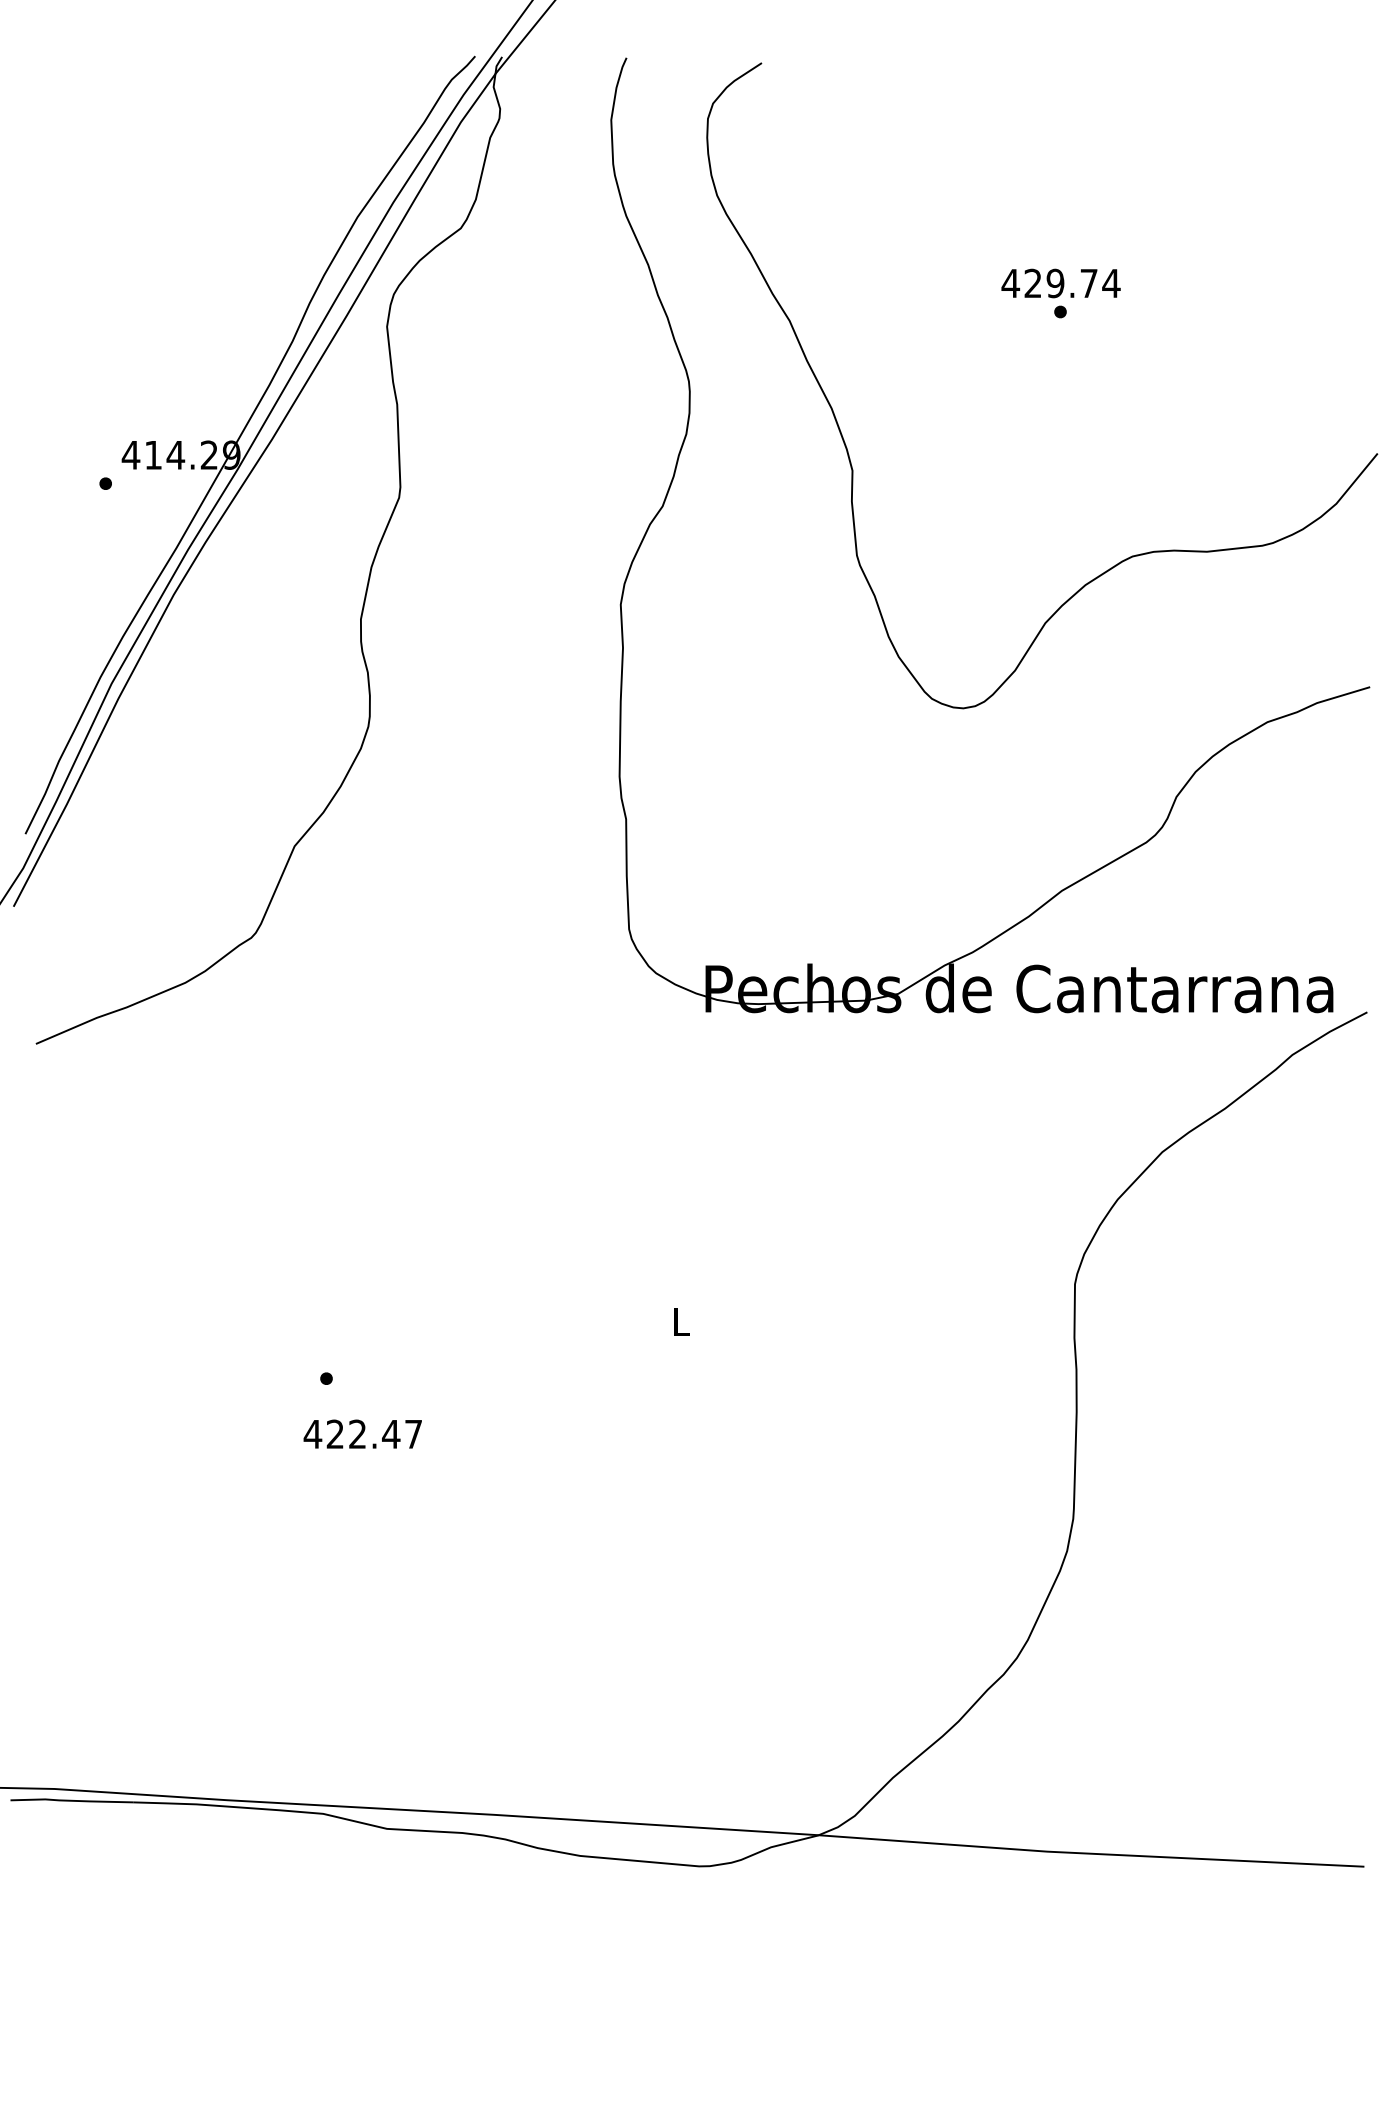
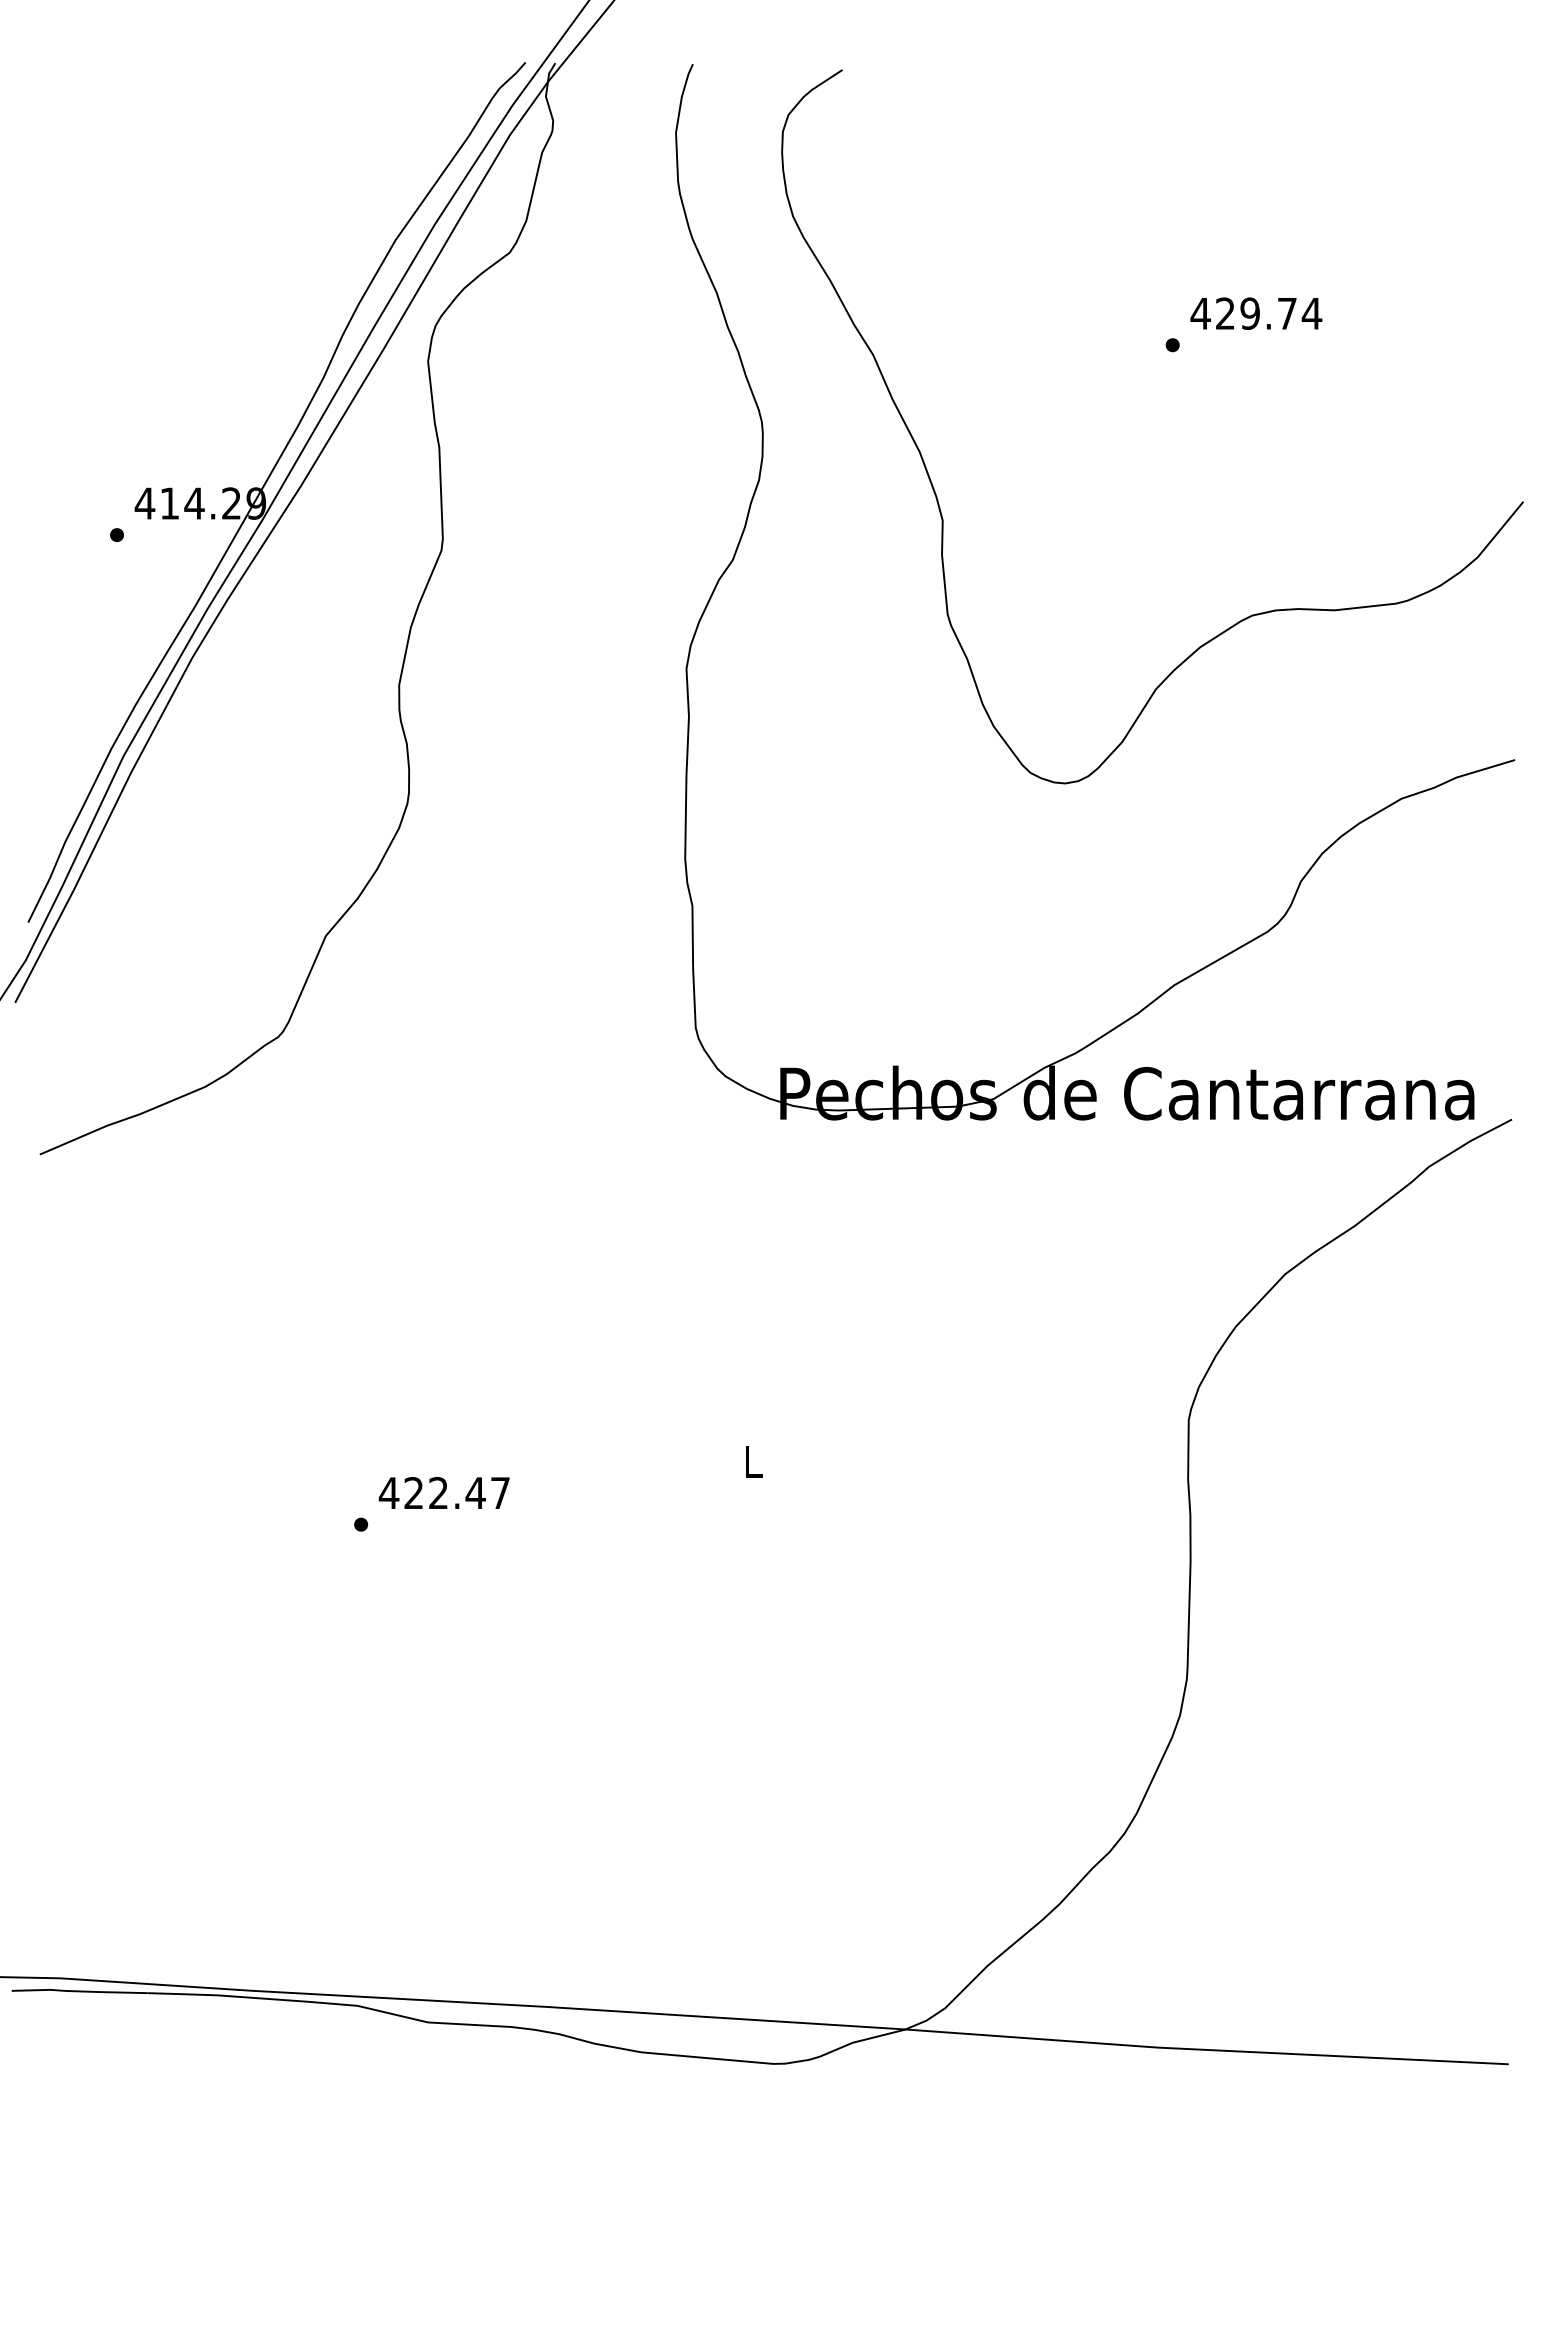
text: (1061, 283) -> (1256, 313), moved
text: (362, 1433) -> (443, 1492), moved

